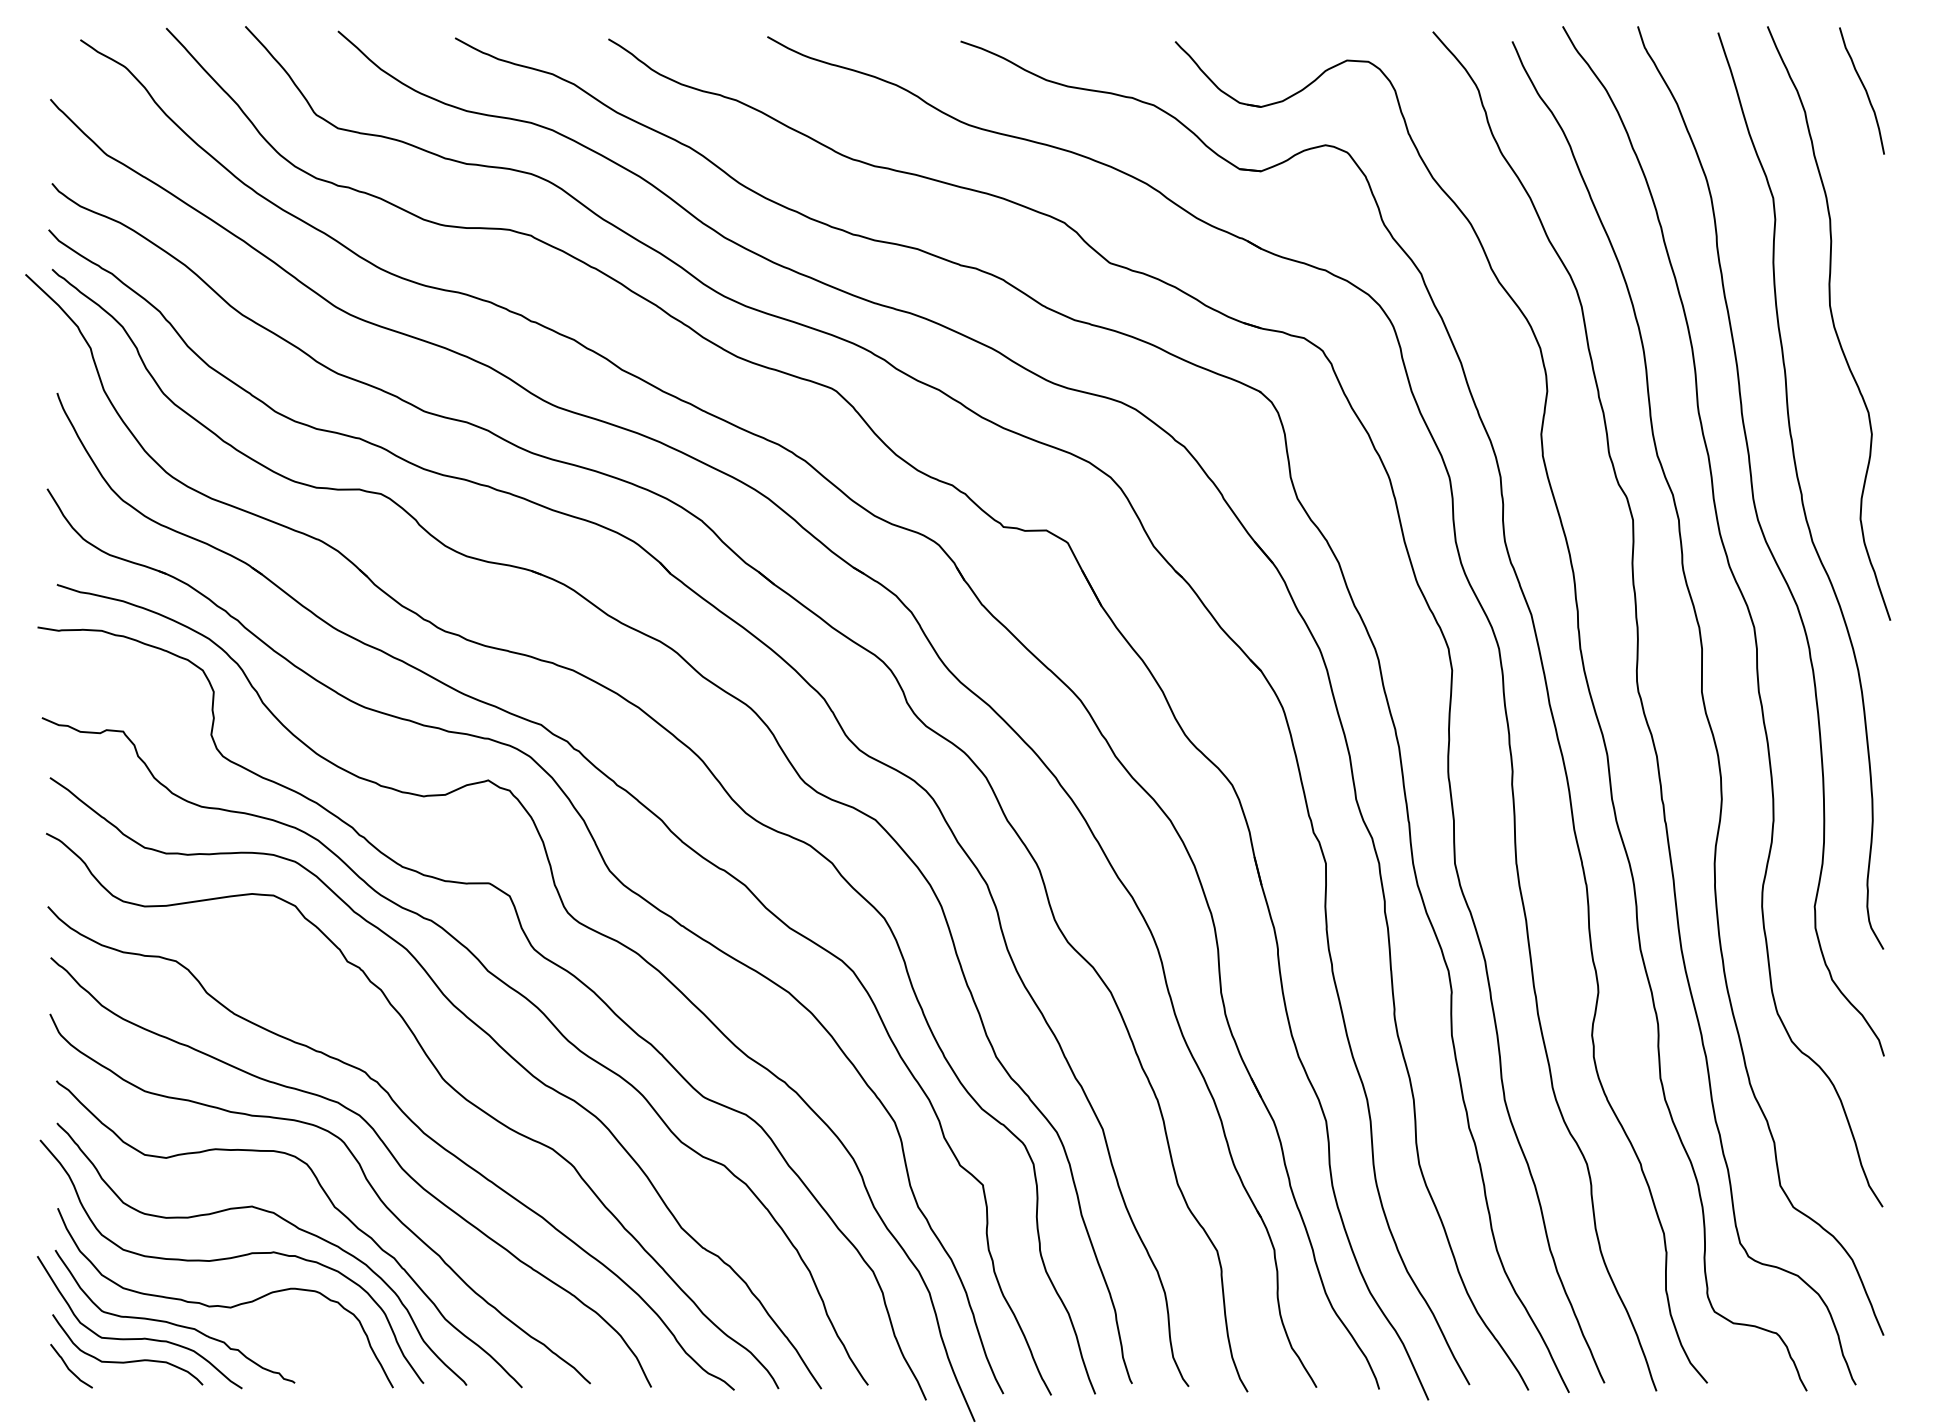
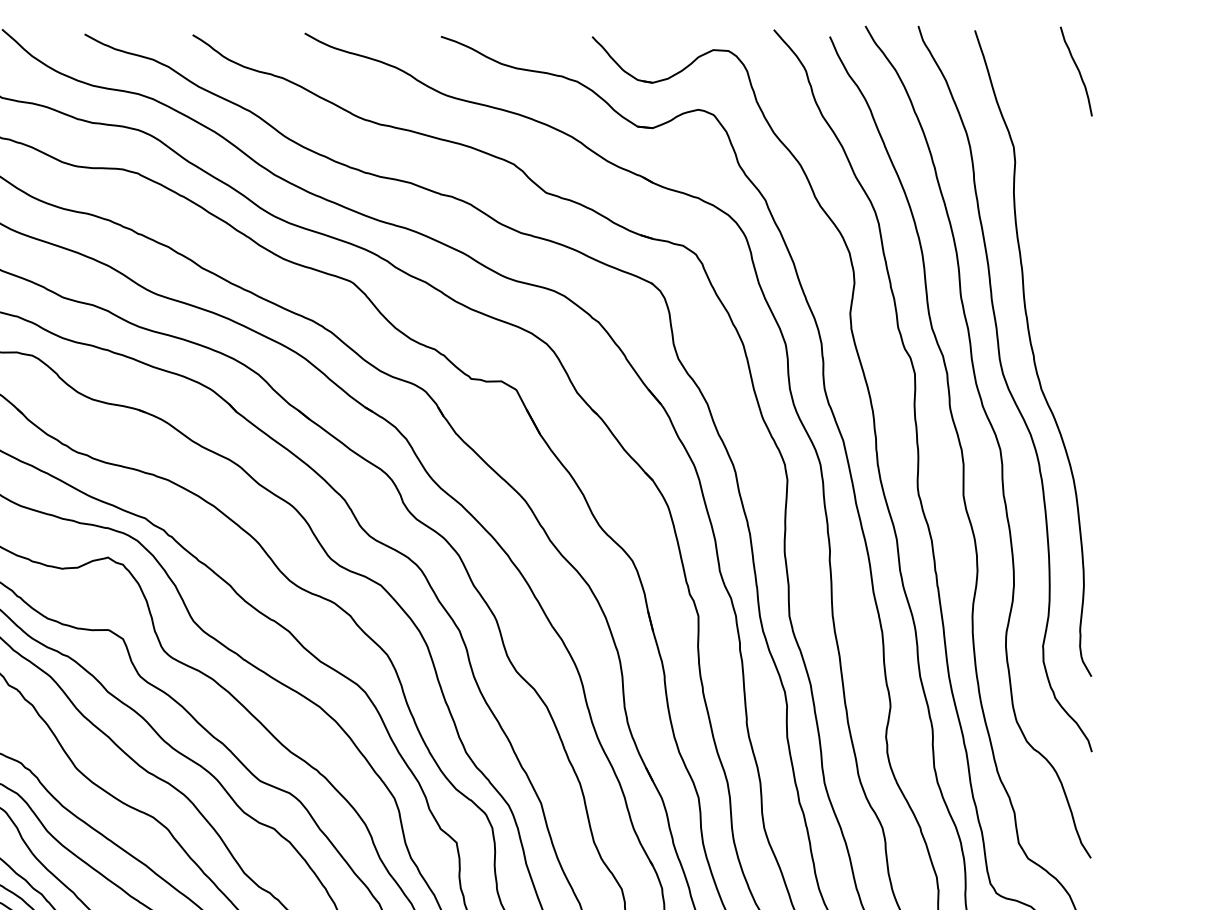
curve: (1832, 323) -> (1055, 235), removed

